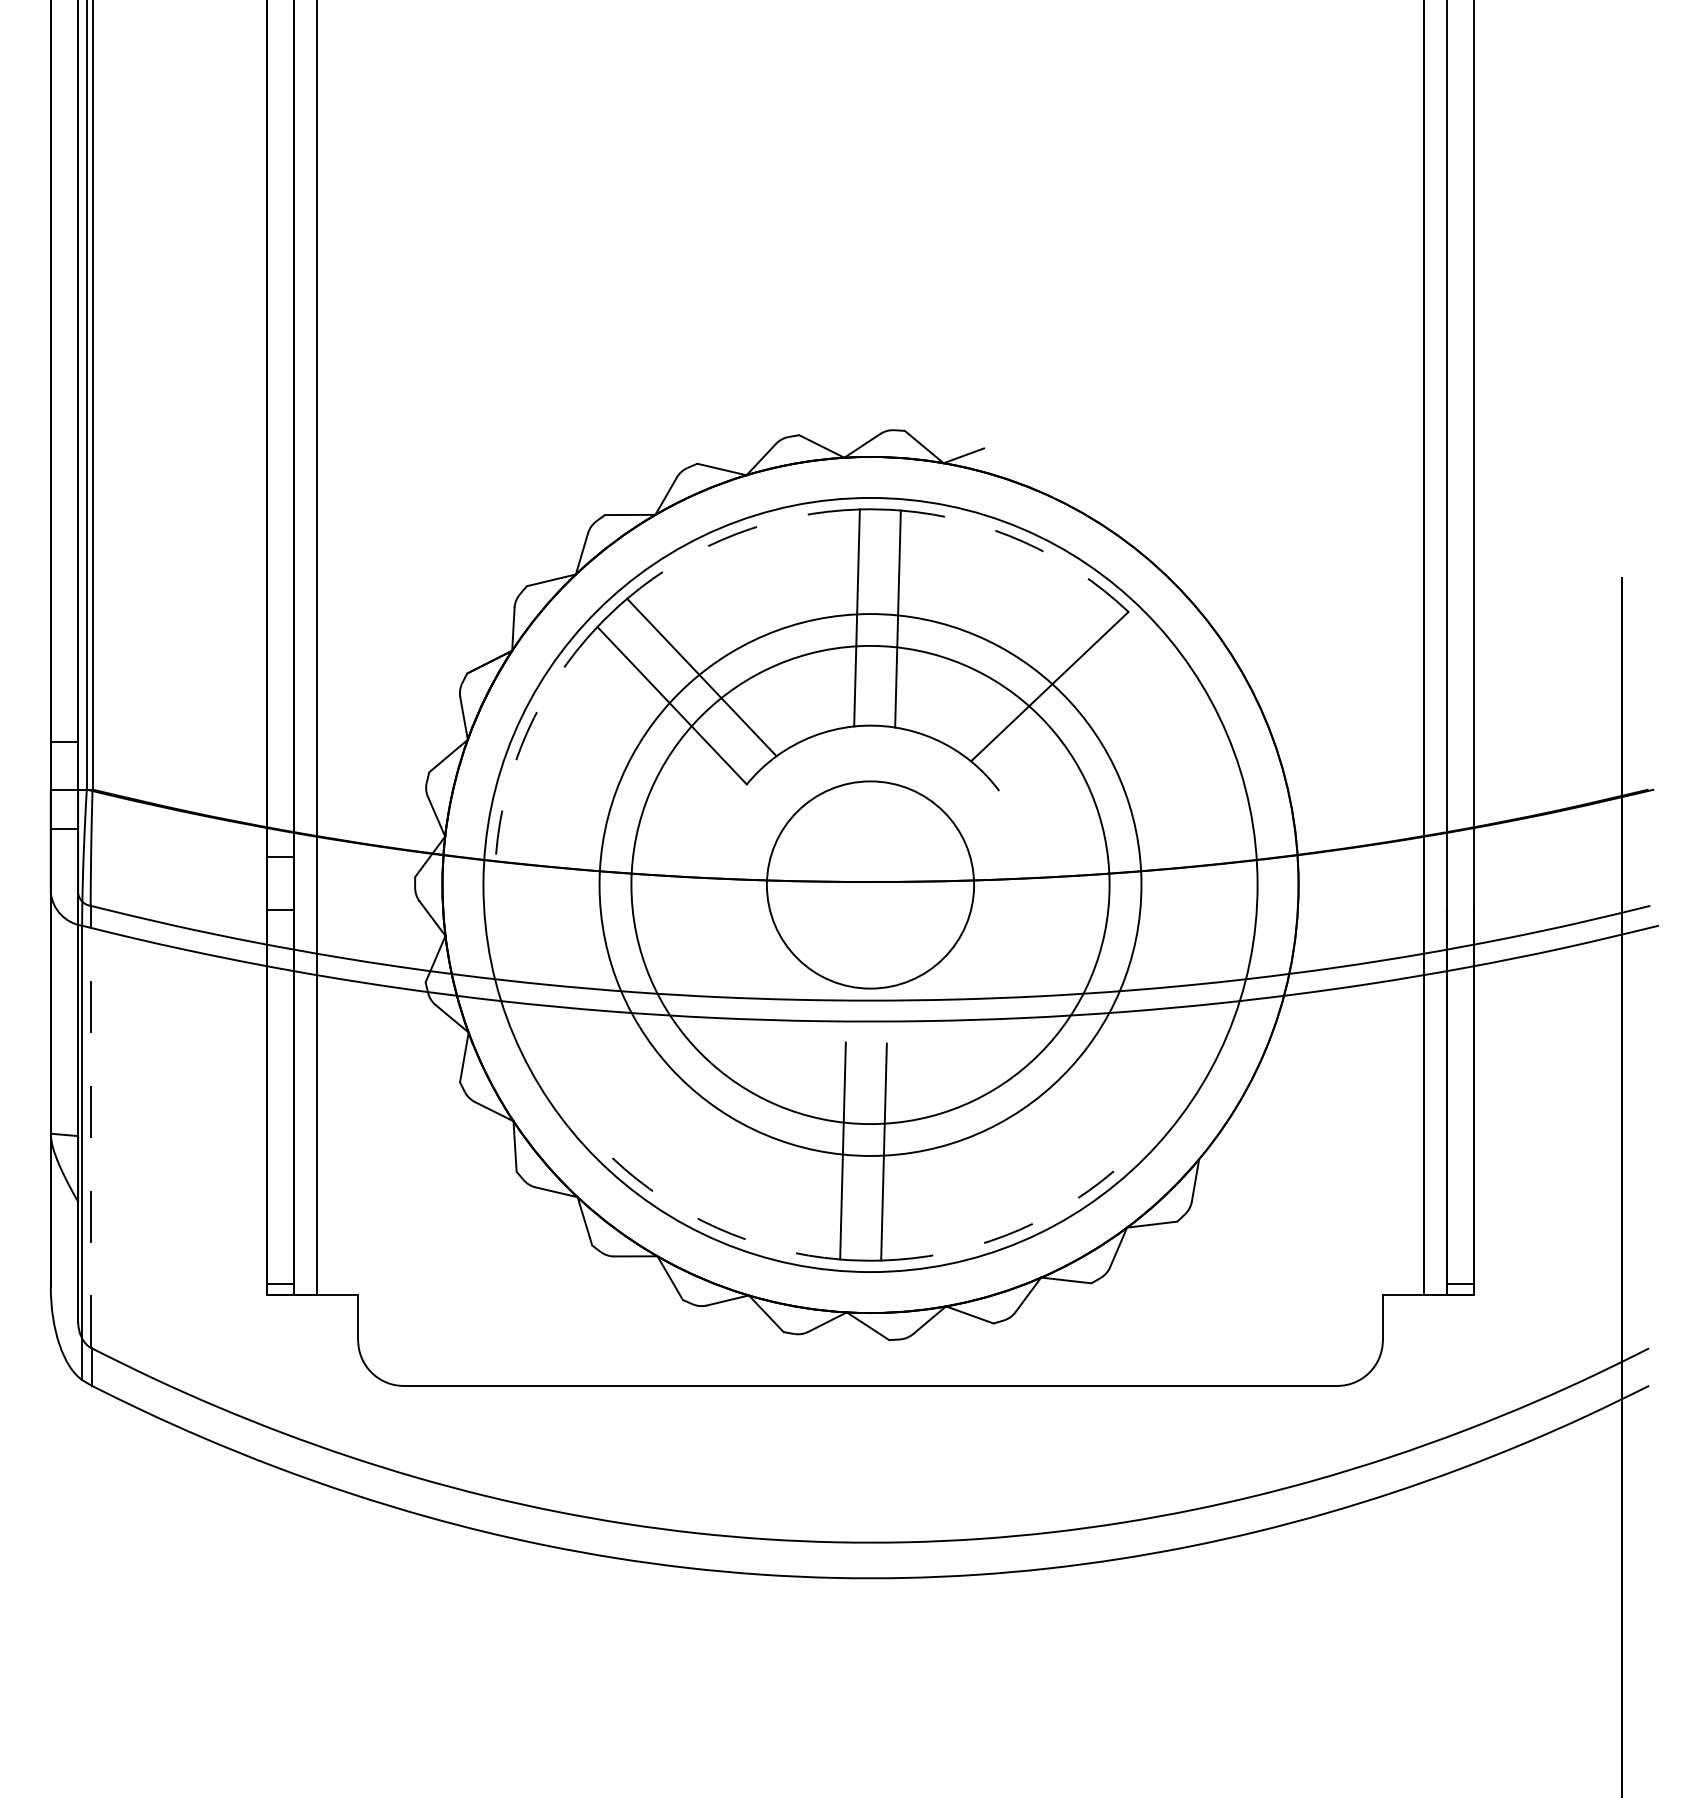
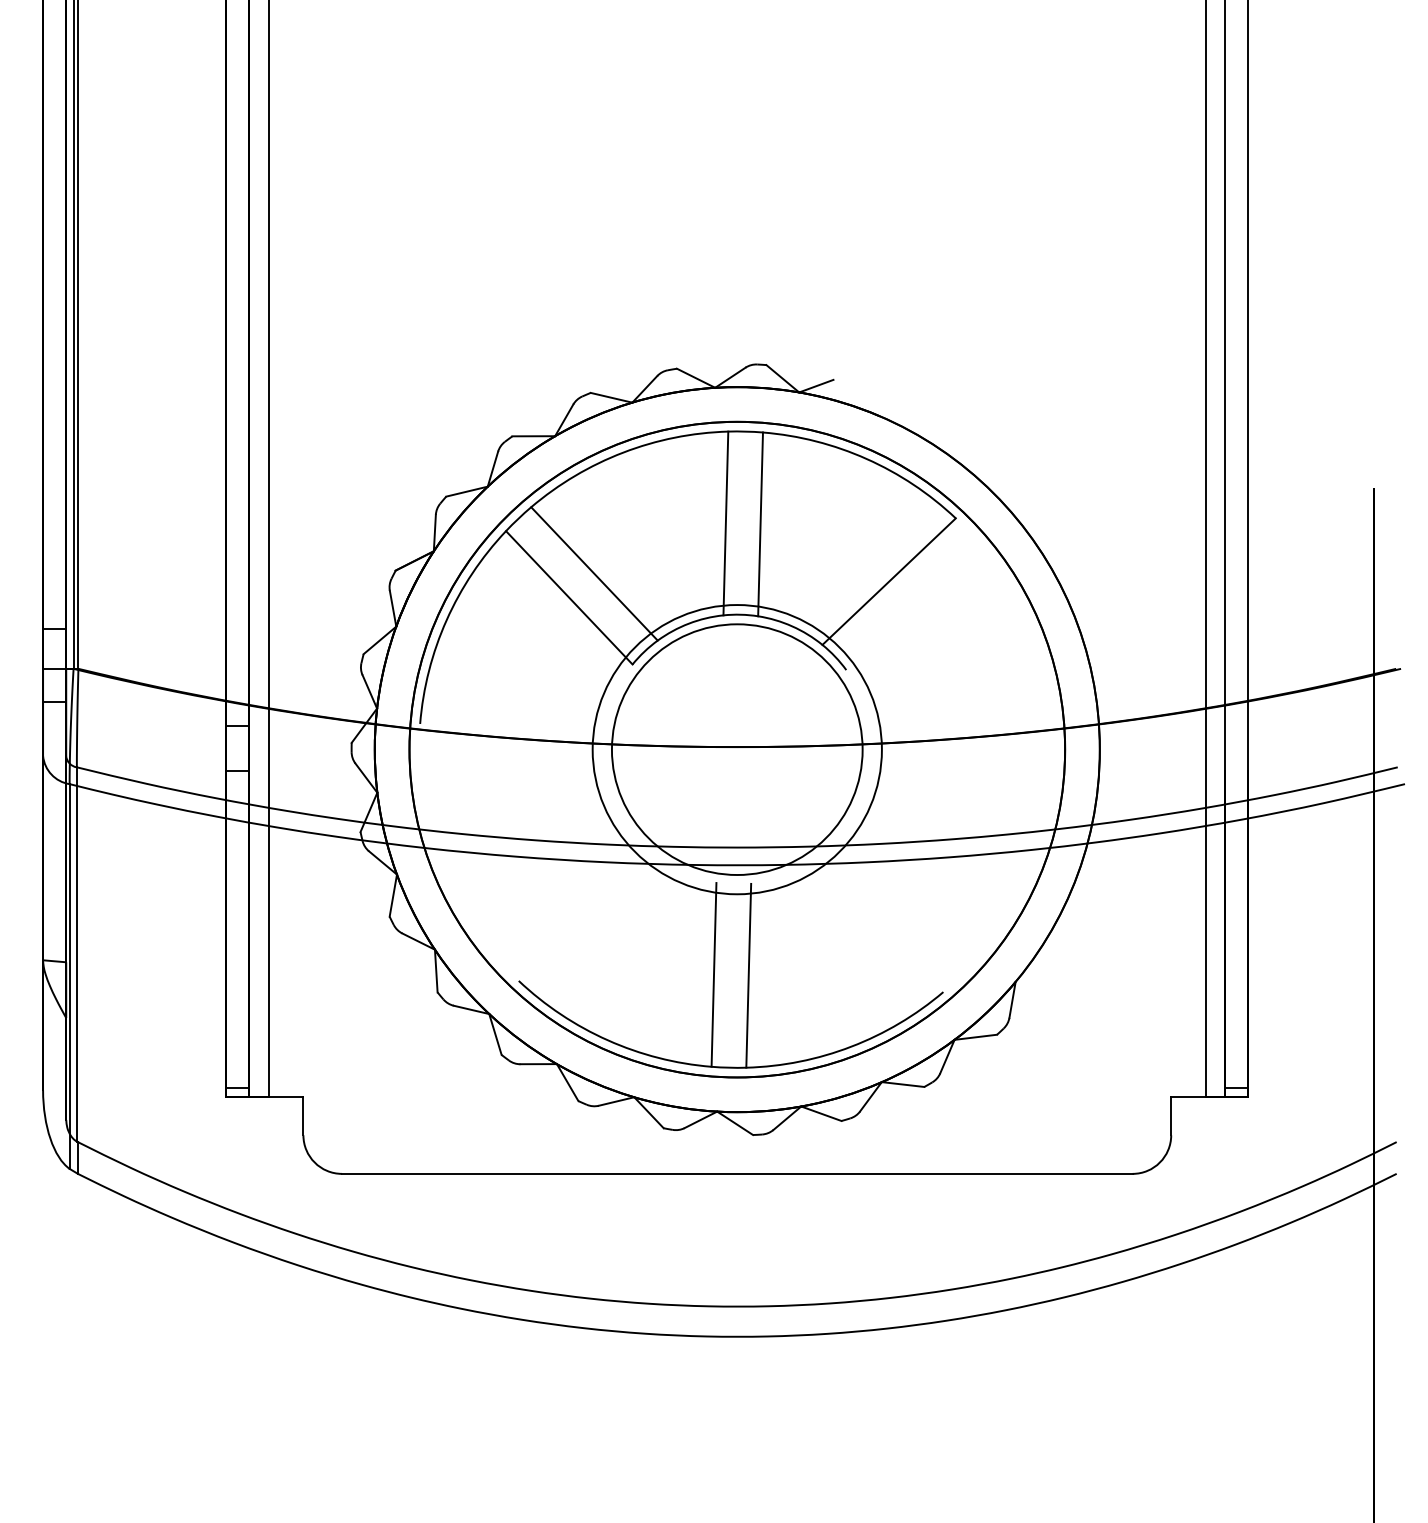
arc: (735, 534) -> (622, 452), dashed -> solid
arc: (1023, 541) -> (866, 458), dashed -> solid
arc: (527, 732) -> (446, 620), dashed -> solid
circle: (870, 884) -> (737, 749), size x0.71
circle: (870, 884) -> (737, 749), size x1.43
circle: (870, 885) -> (737, 750), size x1.43
line: (90, 1126) -> (76, 954), dashed -> solid
arc: (717, 1228) -> (607, 1040), dashed -> solid
arc: (1005, 1235) -> (851, 1046), dashed -> solid

